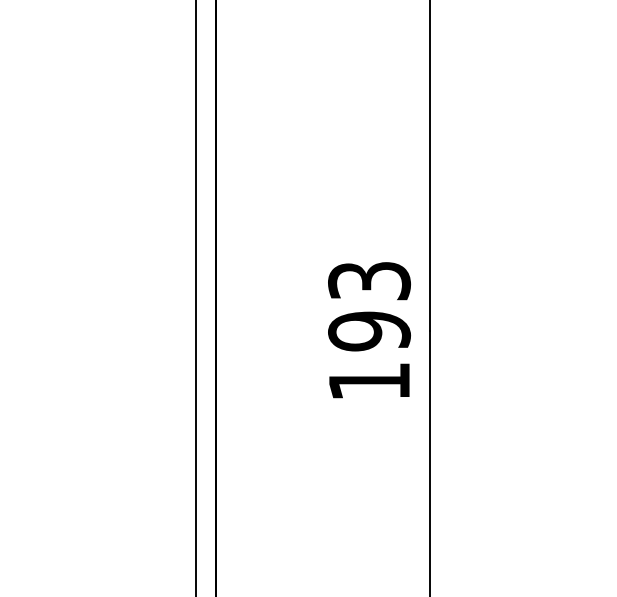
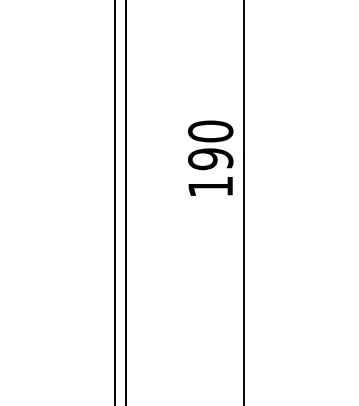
text: (369, 280) -> (210, 131), 193 -> 190

